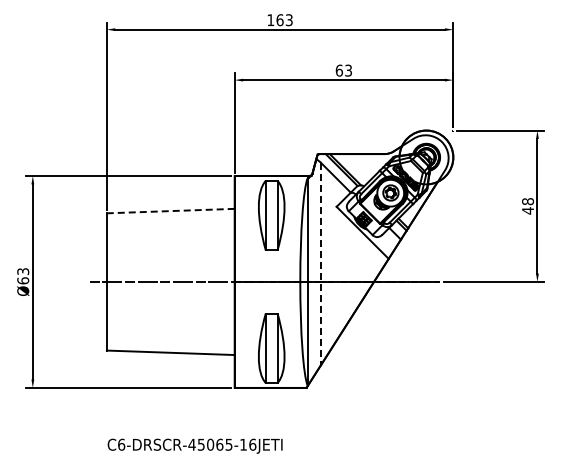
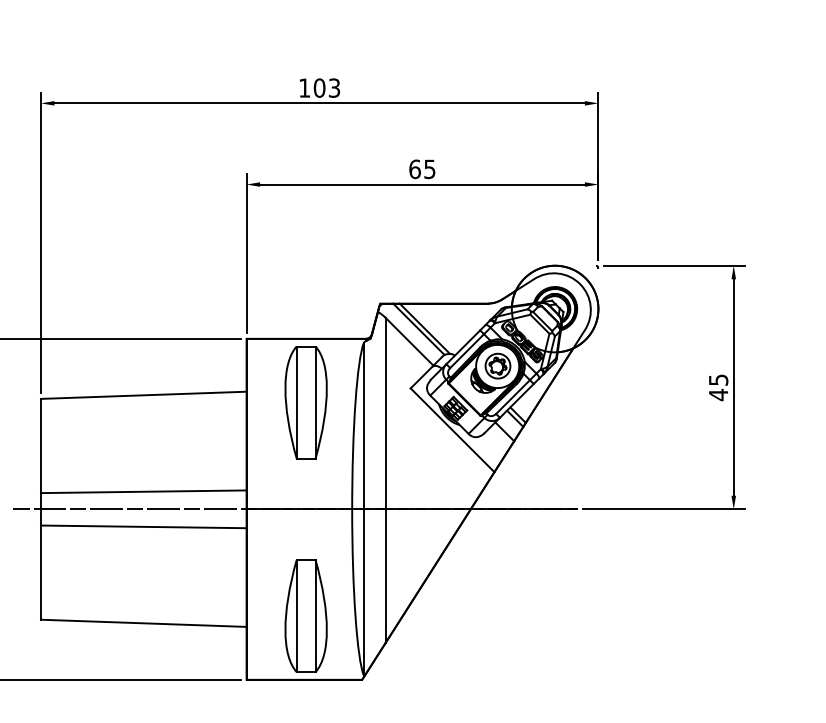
text: (279, 19) -> (318, 87), 163 -> 103
text: (348, 69) -> (429, 167), 63 -> 65
text: (527, 201) -> (717, 379), 48 -> 45
line: (170, 211) -> (143, 395), dashed -> solid
line: (321, 264) -> (386, 481), dashed -> solid
line: (170, 270) -> (143, 490), added
line: (170, 292) -> (143, 526), added

